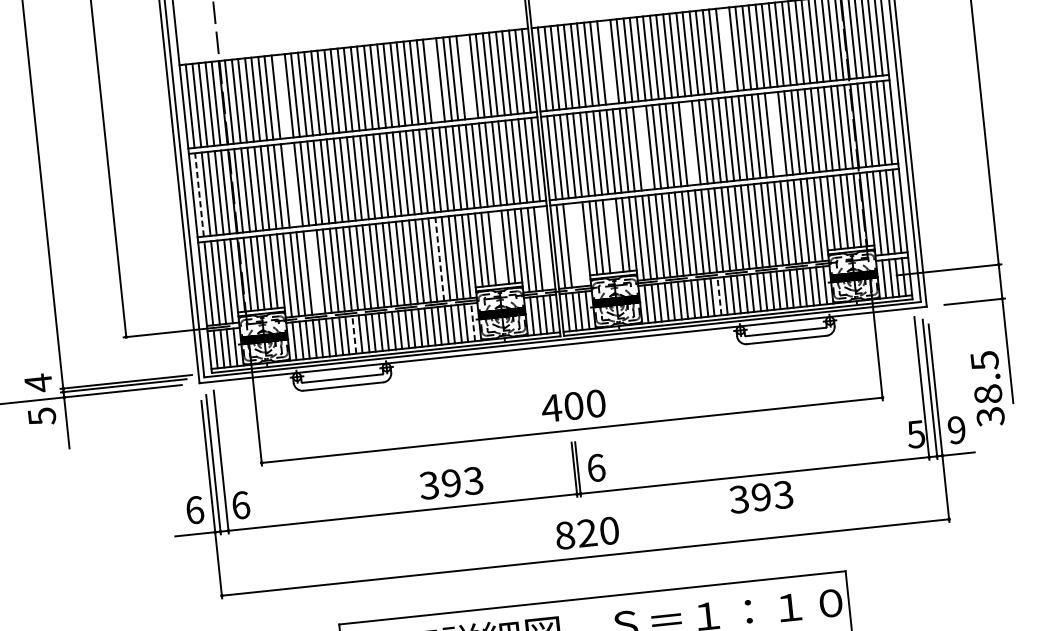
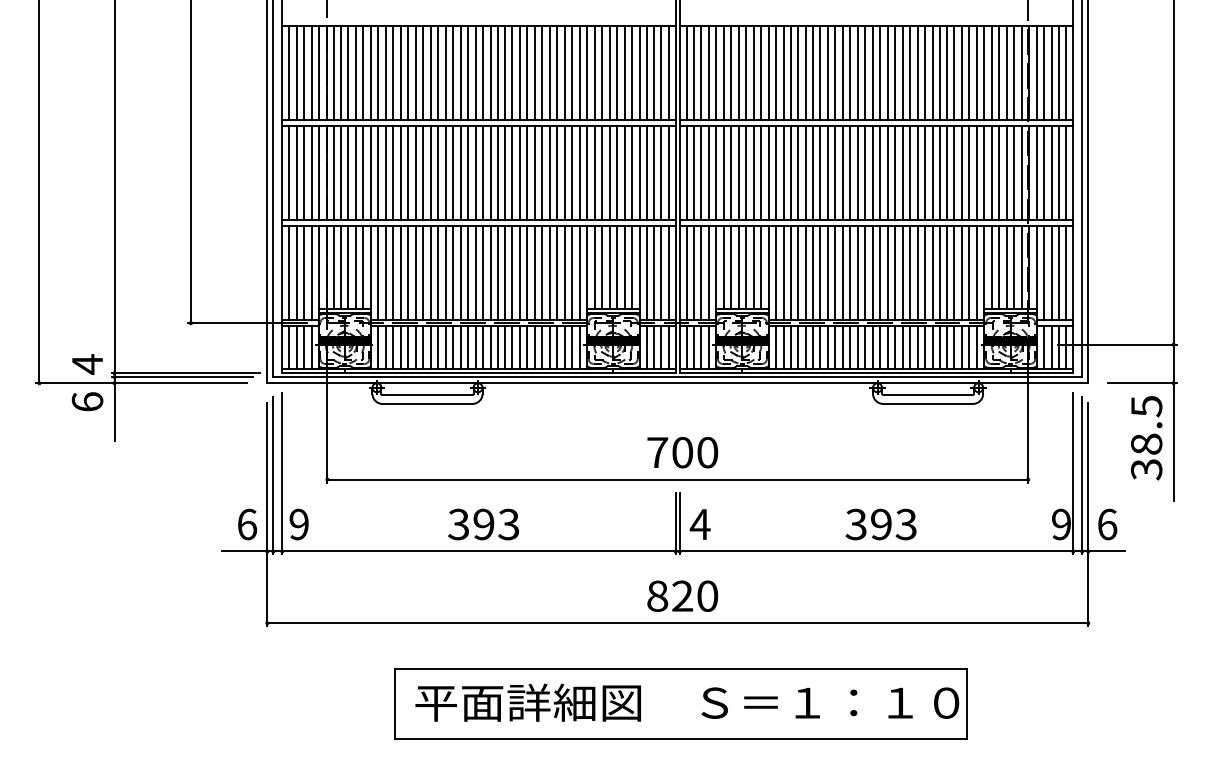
line: (726, 49) -> (894, 72), added
line: (607, 62) -> (760, 72), added
line: (466, 76) -> (601, 72), added
line: (434, 80) -> (565, 72), added
line: (282, 96) -> (393, 72), added
line: (775, 133) -> (939, 172), added
line: (690, 142) -> (843, 172), added
line: (643, 147) -> (790, 172), added
line: (291, 184) -> (393, 172), added
line: (199, 194) -> (289, 172), dashed -> solid
line: (612, 236) -> (745, 267), added
line: (581, 244) -> (709, 273), added
line: (573, 245) -> (701, 273), added
line: (498, 248) -> (616, 267), added
line: (544, 248) -> (668, 273), added
line: (440, 258) -> (550, 272), dashed -> solid
line: (314, 272) -> (408, 273), added
line: (719, 295) -> (858, 346), dashed -> solid
line: (472, 321) -> (579, 346), dashed -> solid
line: (353, 334) -> (445, 346), dashed -> solid
text: (987, 389) -> (1146, 438), moved
text: (551, 408) -> (657, 452), 400 -> 700
text: (42, 416) -> (87, 402), 5 -> 6
text: (956, 430) -> (1107, 524), 9 -> 6
text: (915, 434) -> (1060, 524), 5 -> 9
text: (595, 468) -> (699, 524), 6 -> 4
text: (451, 483) -> (483, 524), moved
text: (760, 497) -> (880, 524), moved
text: (241, 505) -> (299, 524), 6 -> 9

